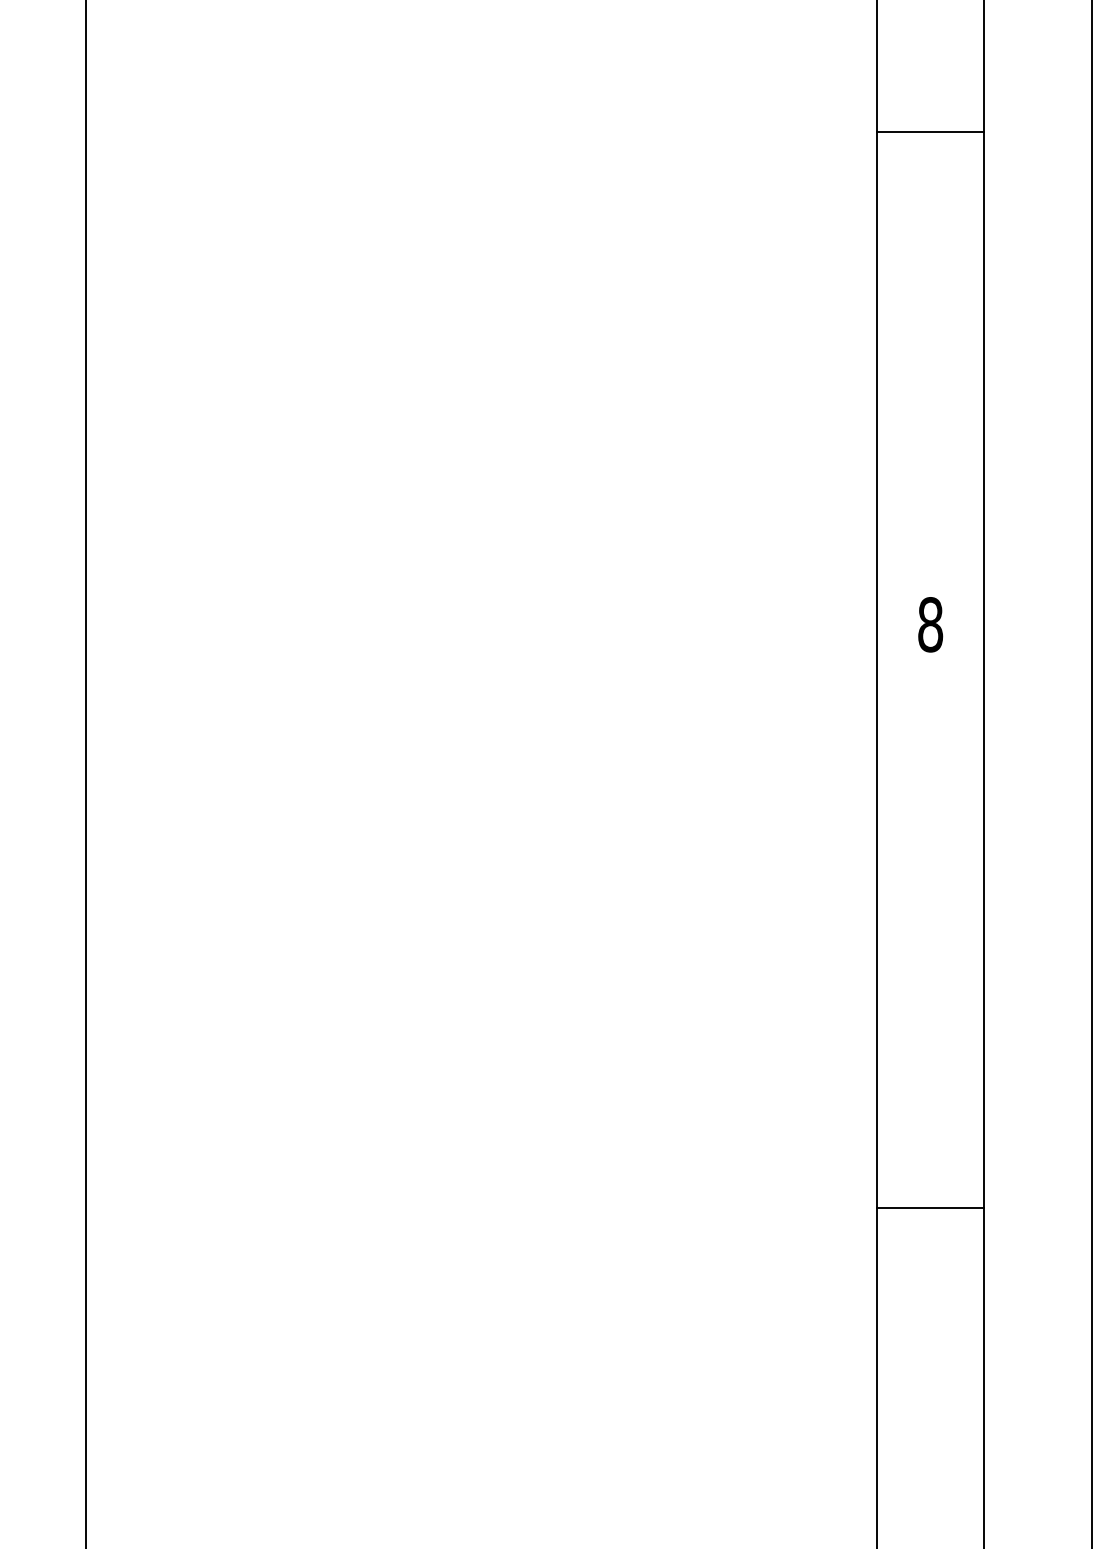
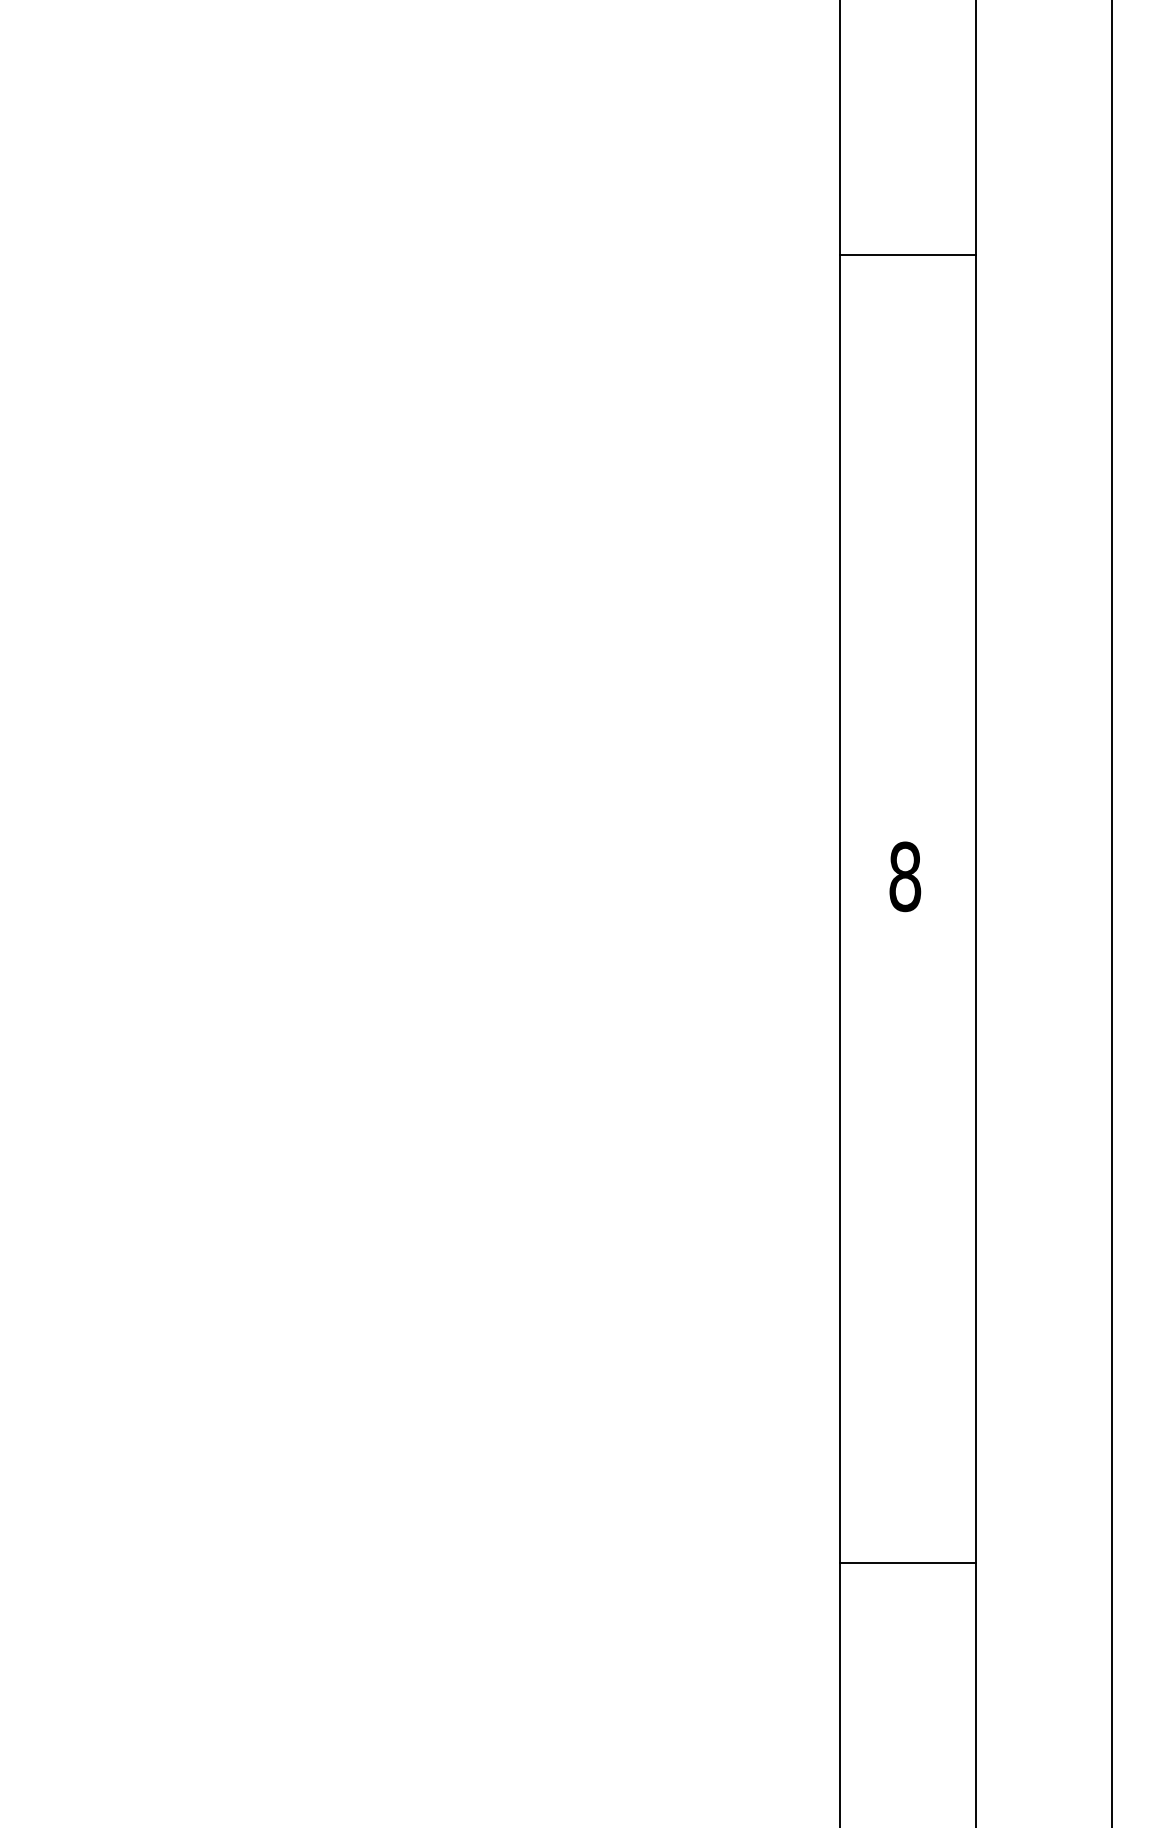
line: (930, 132) -> (907, 255), moved
text: (930, 624) -> (905, 876), moved

